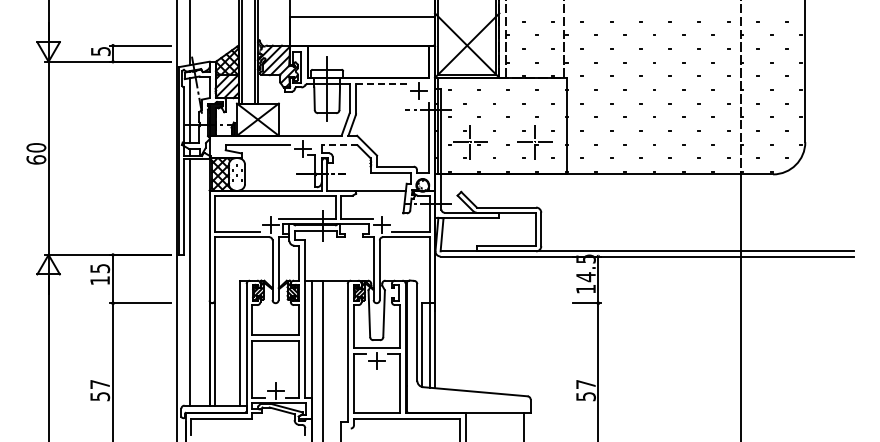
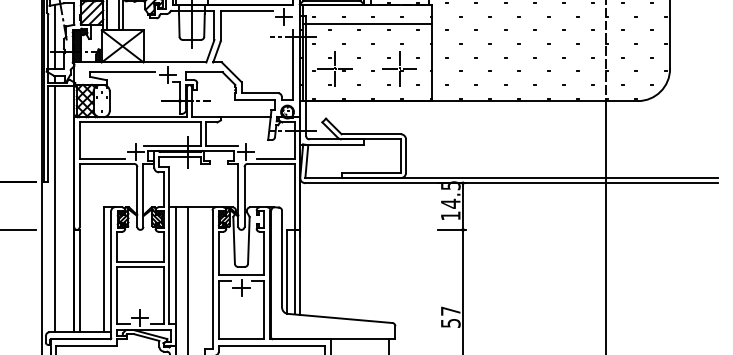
line: (382, 84) -> (247, 11), dashed -> solid
line: (502, 97) -> (367, 24), added
line: (339, 145) -> (204, 72), dashed -> solid

